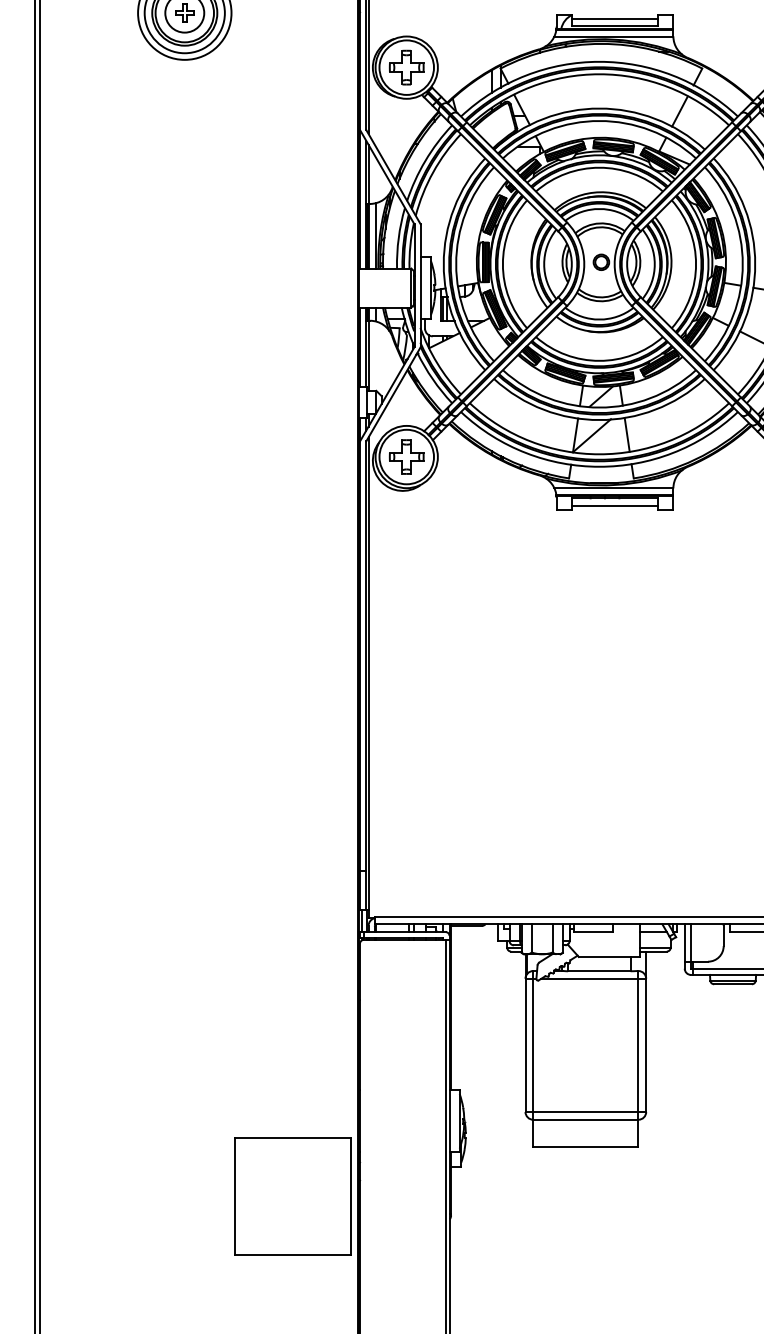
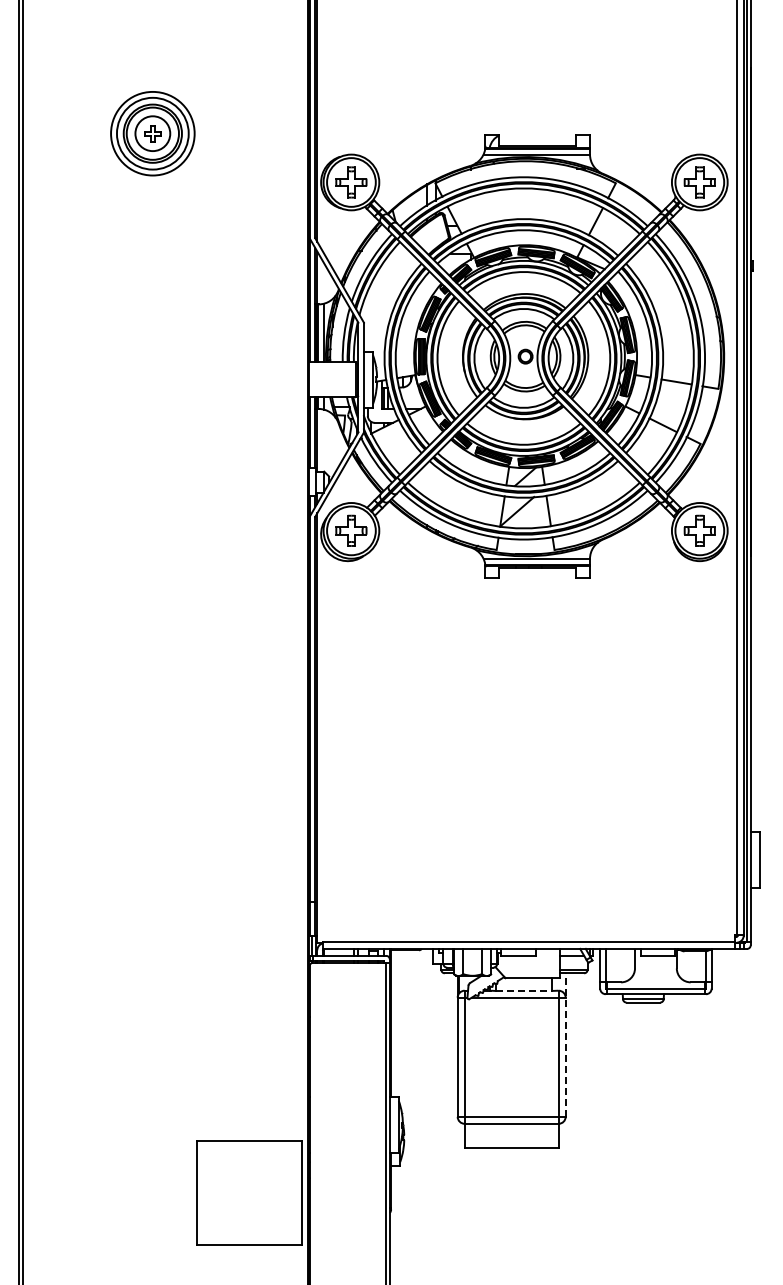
line: (614, 18) -> (537, 138), removed
line: (614, 505) -> (537, 574), removed
line: (599, 970) -> (523, 990), solid -> dashed
line: (646, 1032) -> (565, 1045), solid -> dashed

